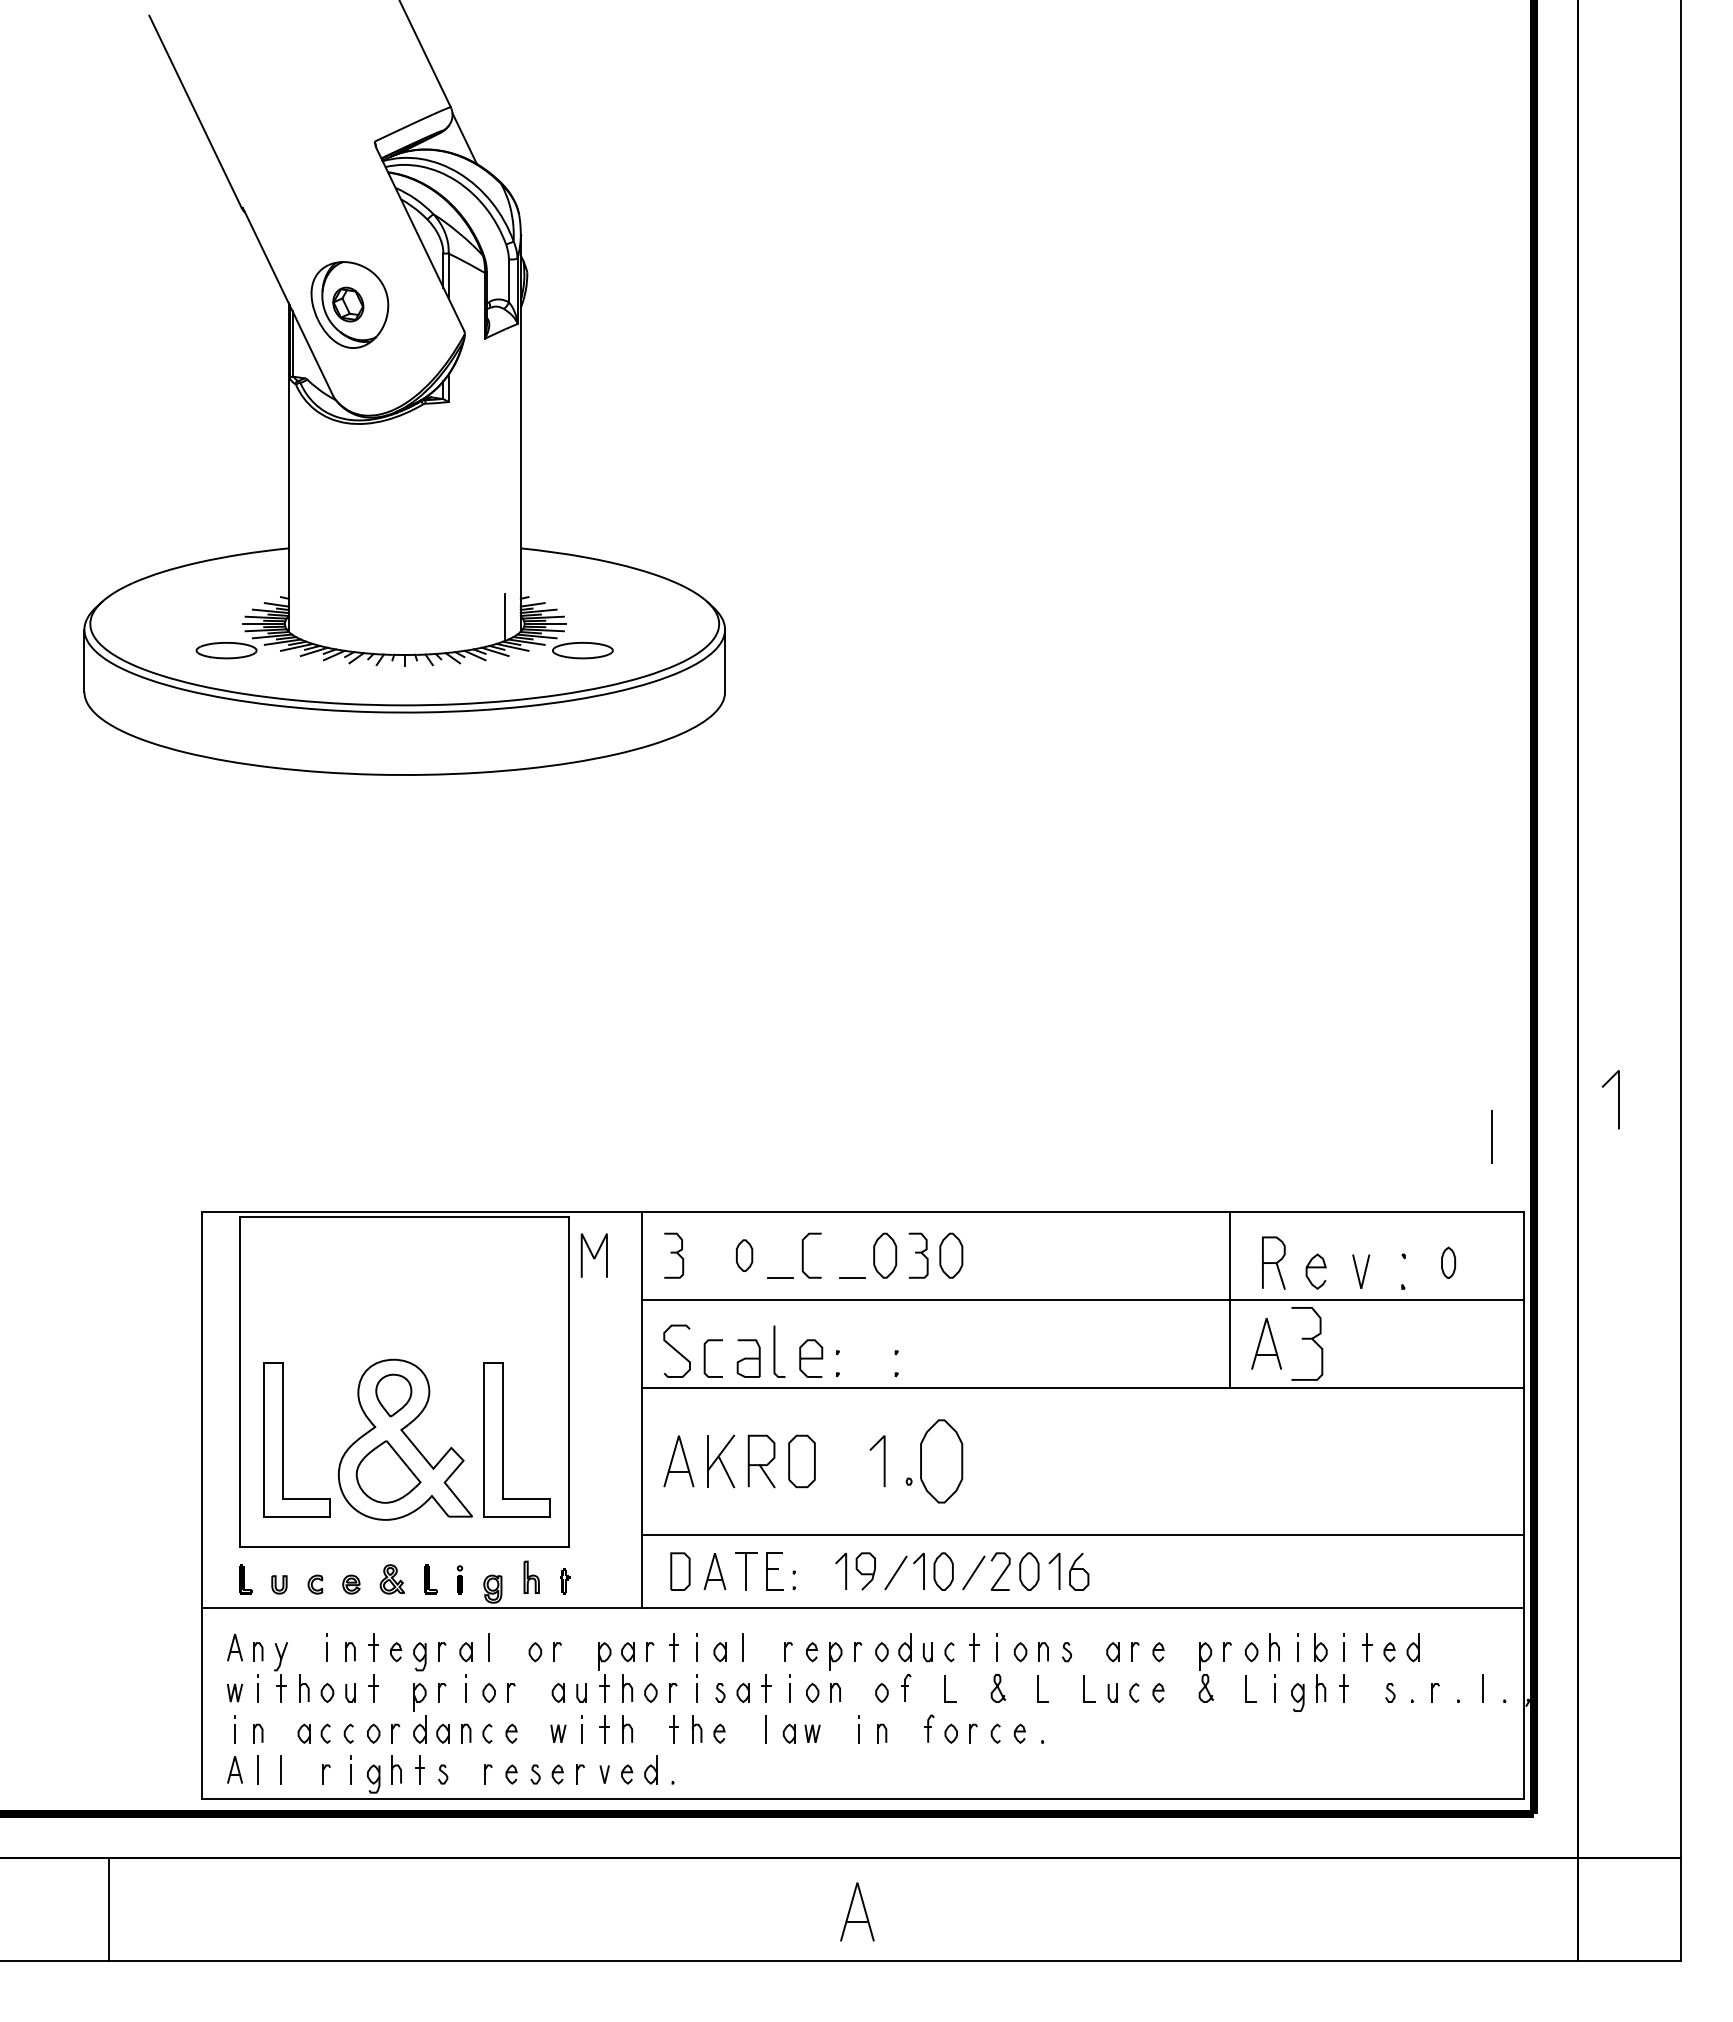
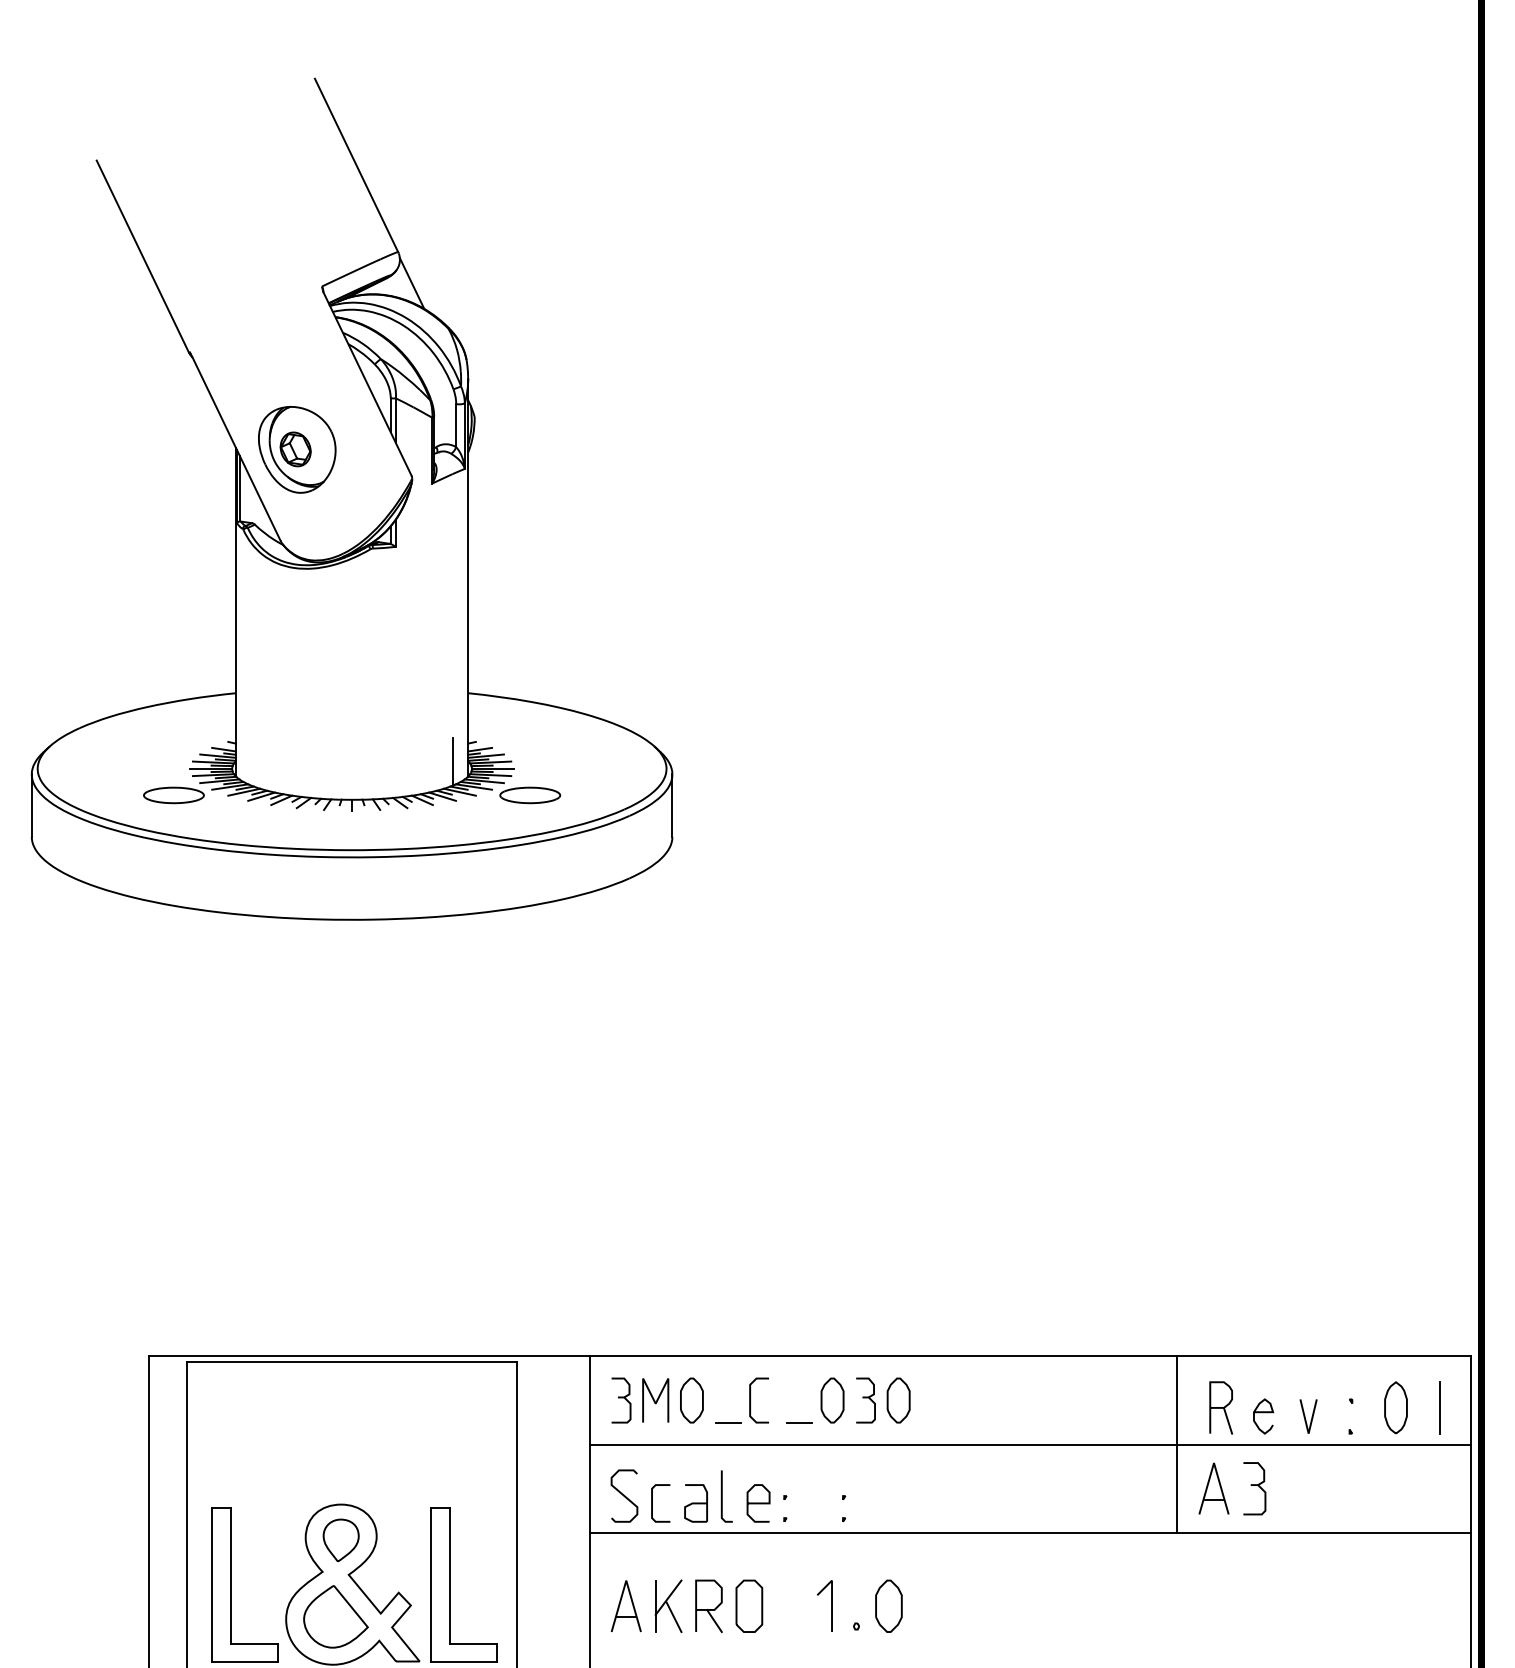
line: (1491, 1136) -> (1438, 1407), moved
line: (593, 1255) -> (654, 1400), moved
part: (744, 1255) -> (691, 1400), size x1.43
part: (1448, 1262) -> (1395, 1407), size x1.67
part: (1307, 1343) -> (1254, 1488), size x0.71
part: (941, 1461) -> (888, 1606), size x0.62

